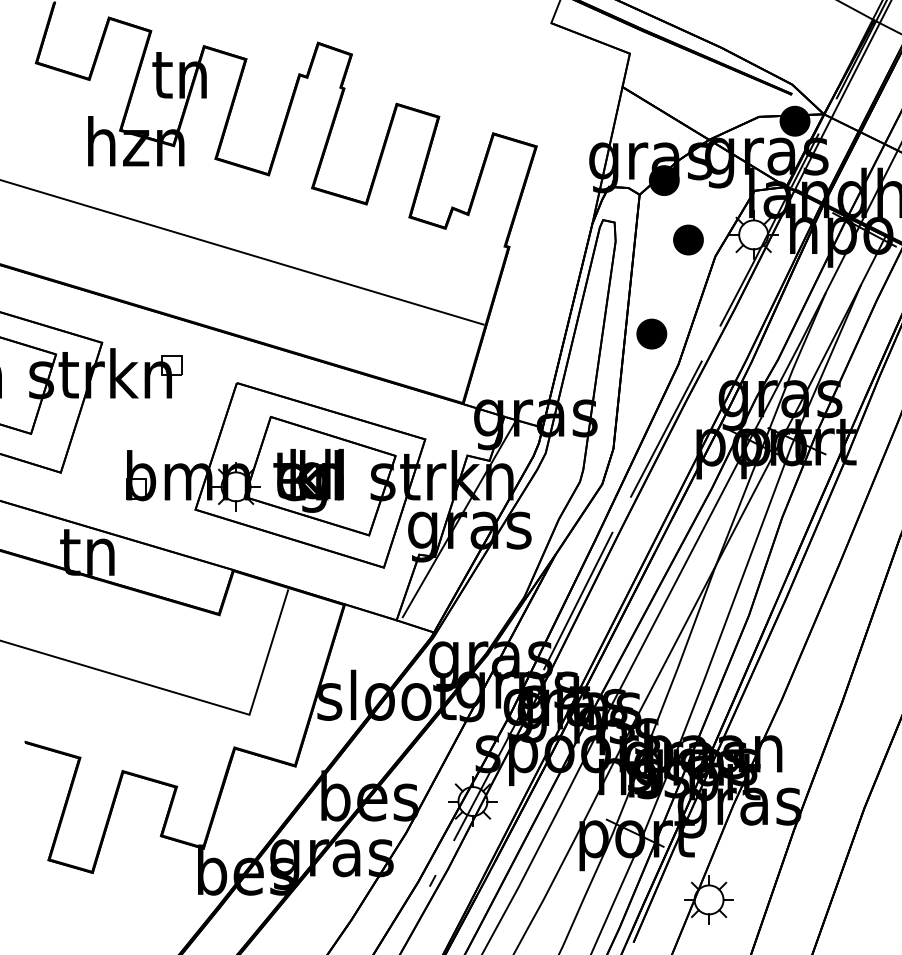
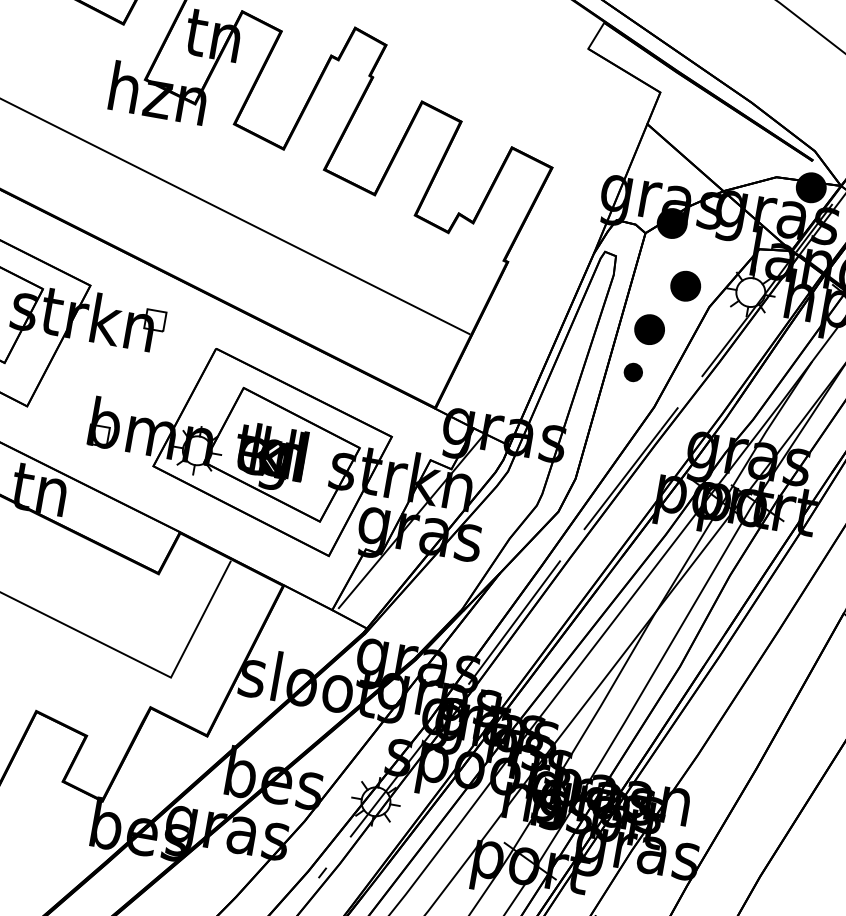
part: (660, 288) -> (649, 329), added
part: (651, 333) -> (633, 371), size x0.6

